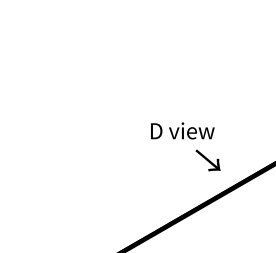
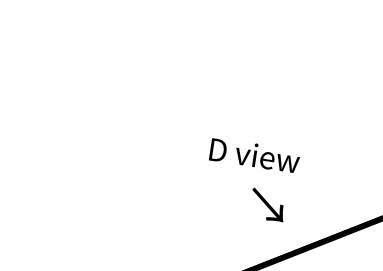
text: (207, 160) -> (267, 205), moved

